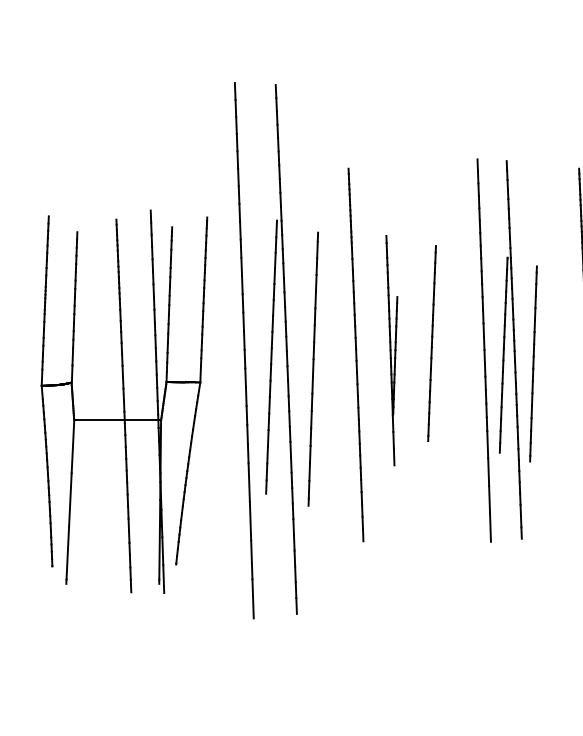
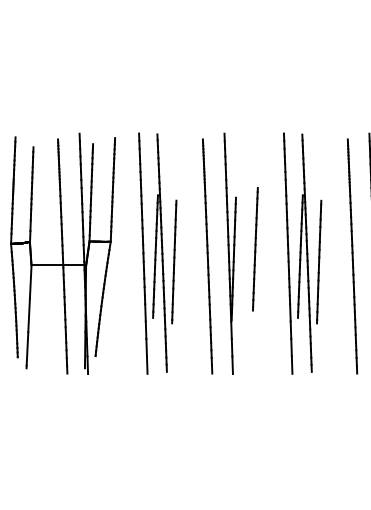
part: (276, 350) -> (157, 253), size x0.71
part: (390, 350) -> (229, 253), size x1.67
part: (123, 401) -> (62, 253), moved

